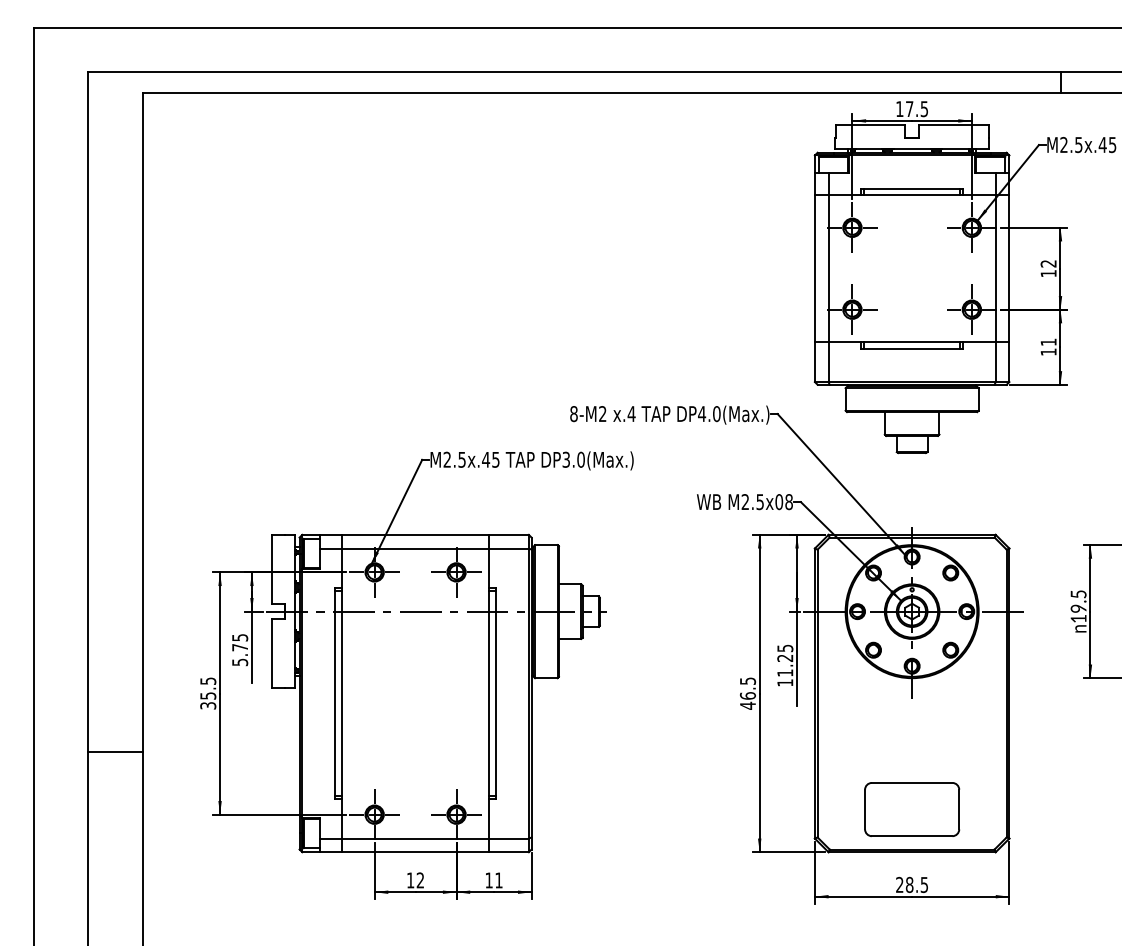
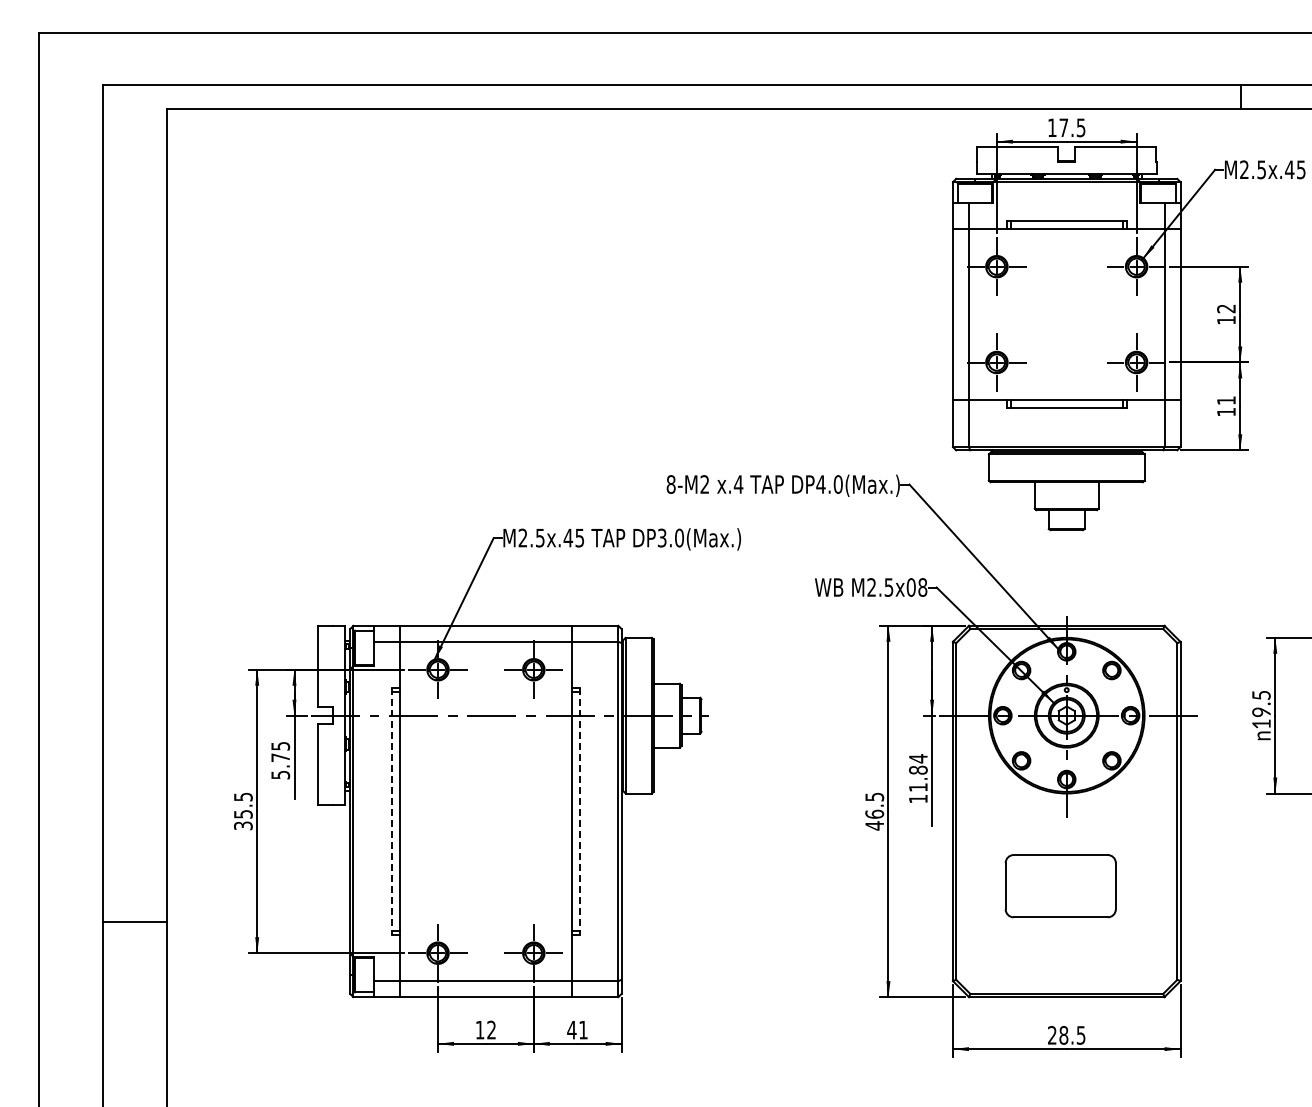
text: (785, 653) -> (918, 764), 11.25 -> 11.84
line: (335, 693) -> (392, 811), solid -> dashed
line: (495, 693) -> (579, 811), solid -> dashed
line: (116, 751) -> (135, 922), moved
part: (911, 809) -> (1060, 886), moved
text: (488, 880) -> (571, 1030), 11 -> 41

